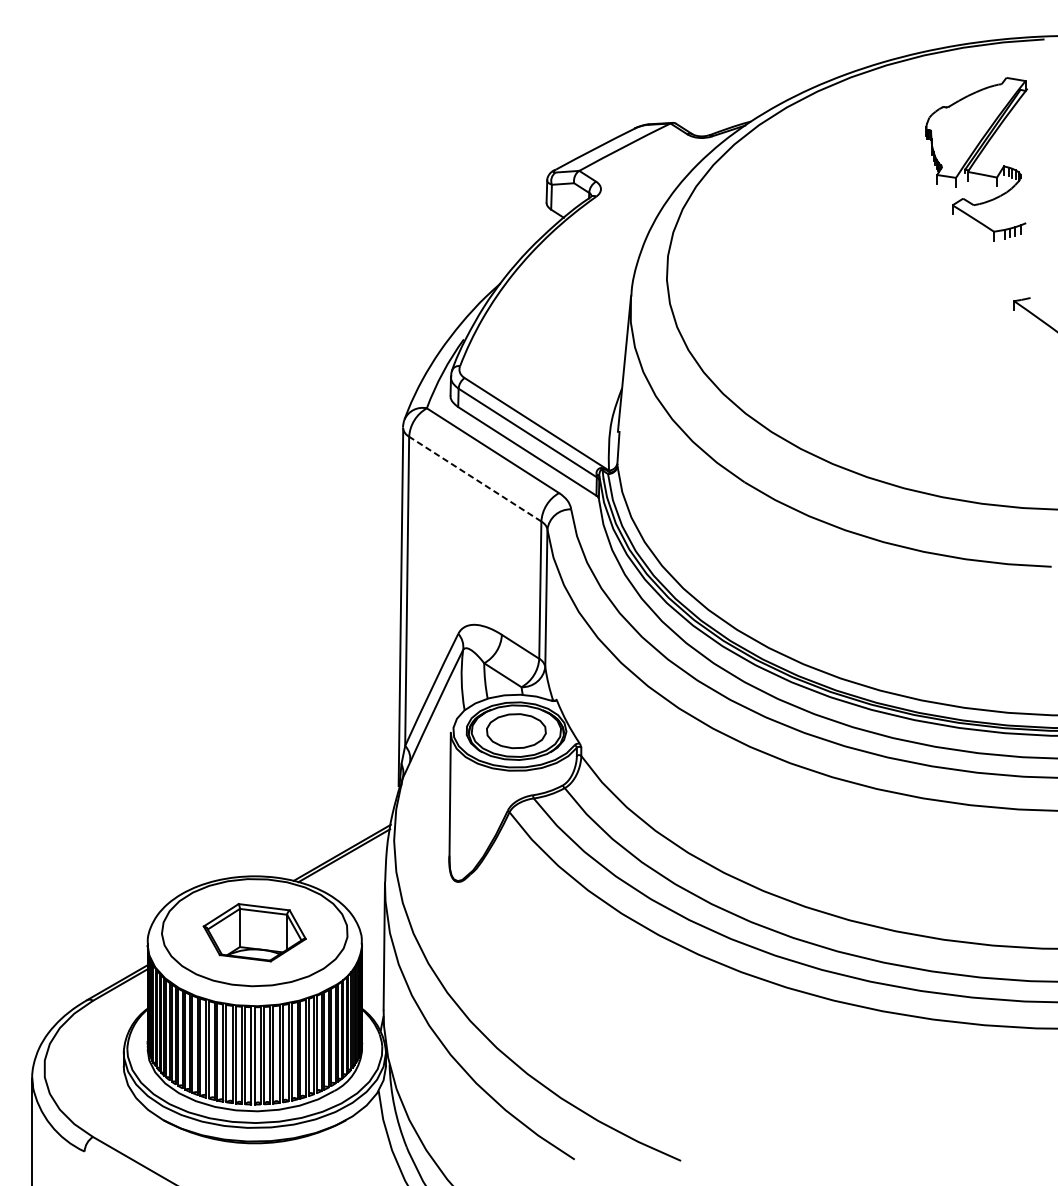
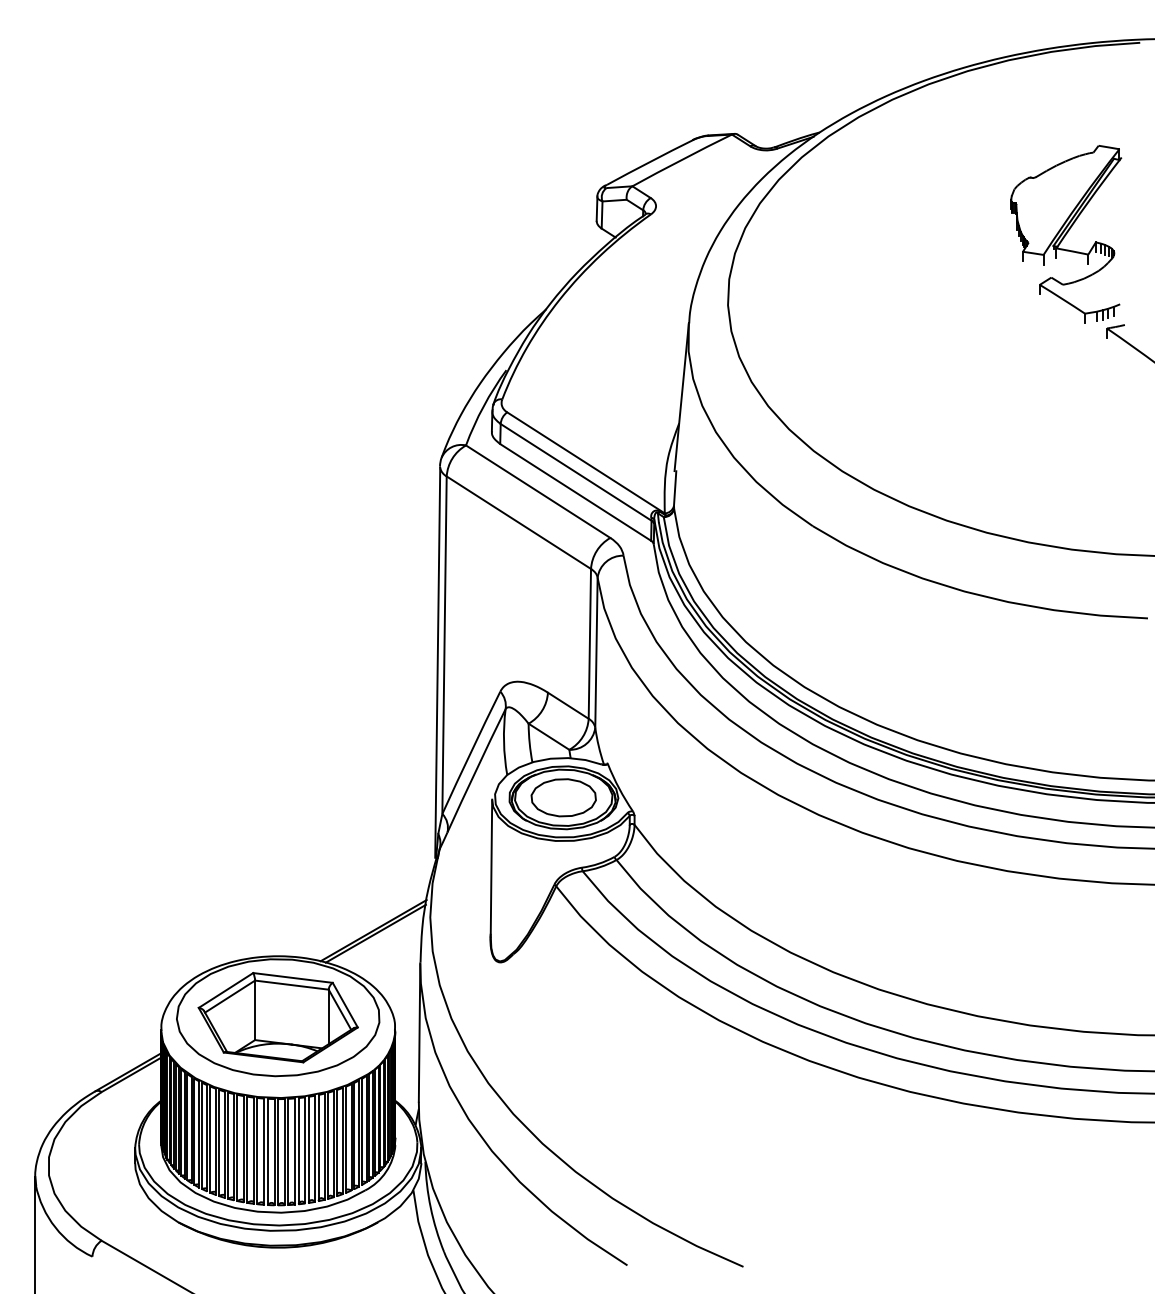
part: (977, 159) -> (1066, 234), moved
line: (474, 478) -> (518, 522), dashed -> solid
part: (254, 932) -> (277, 1017), size x1.43

